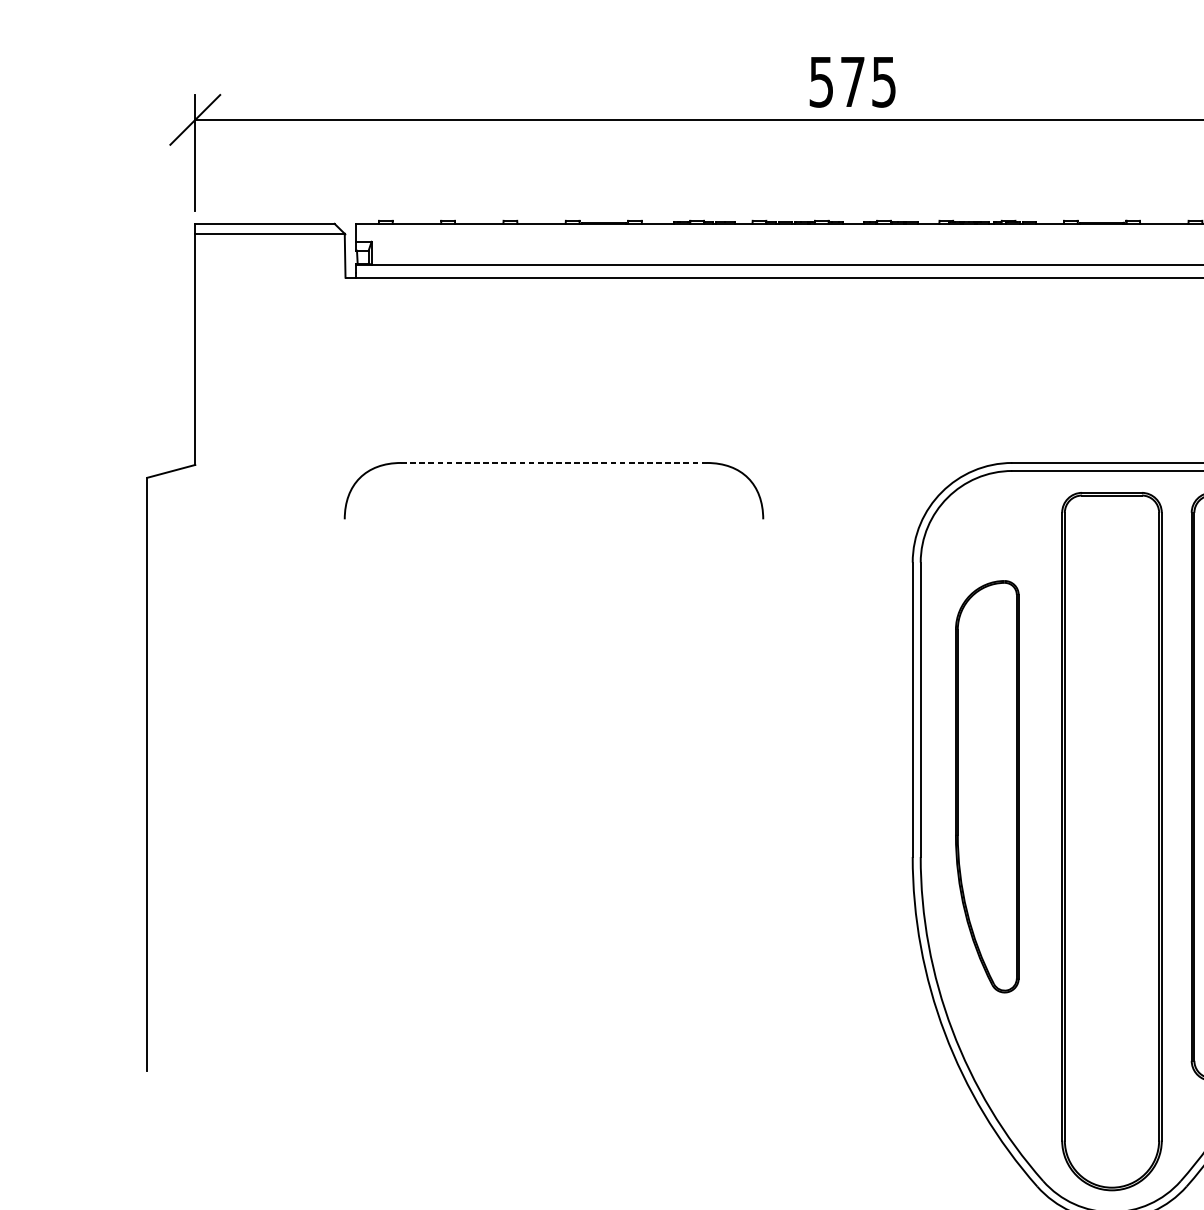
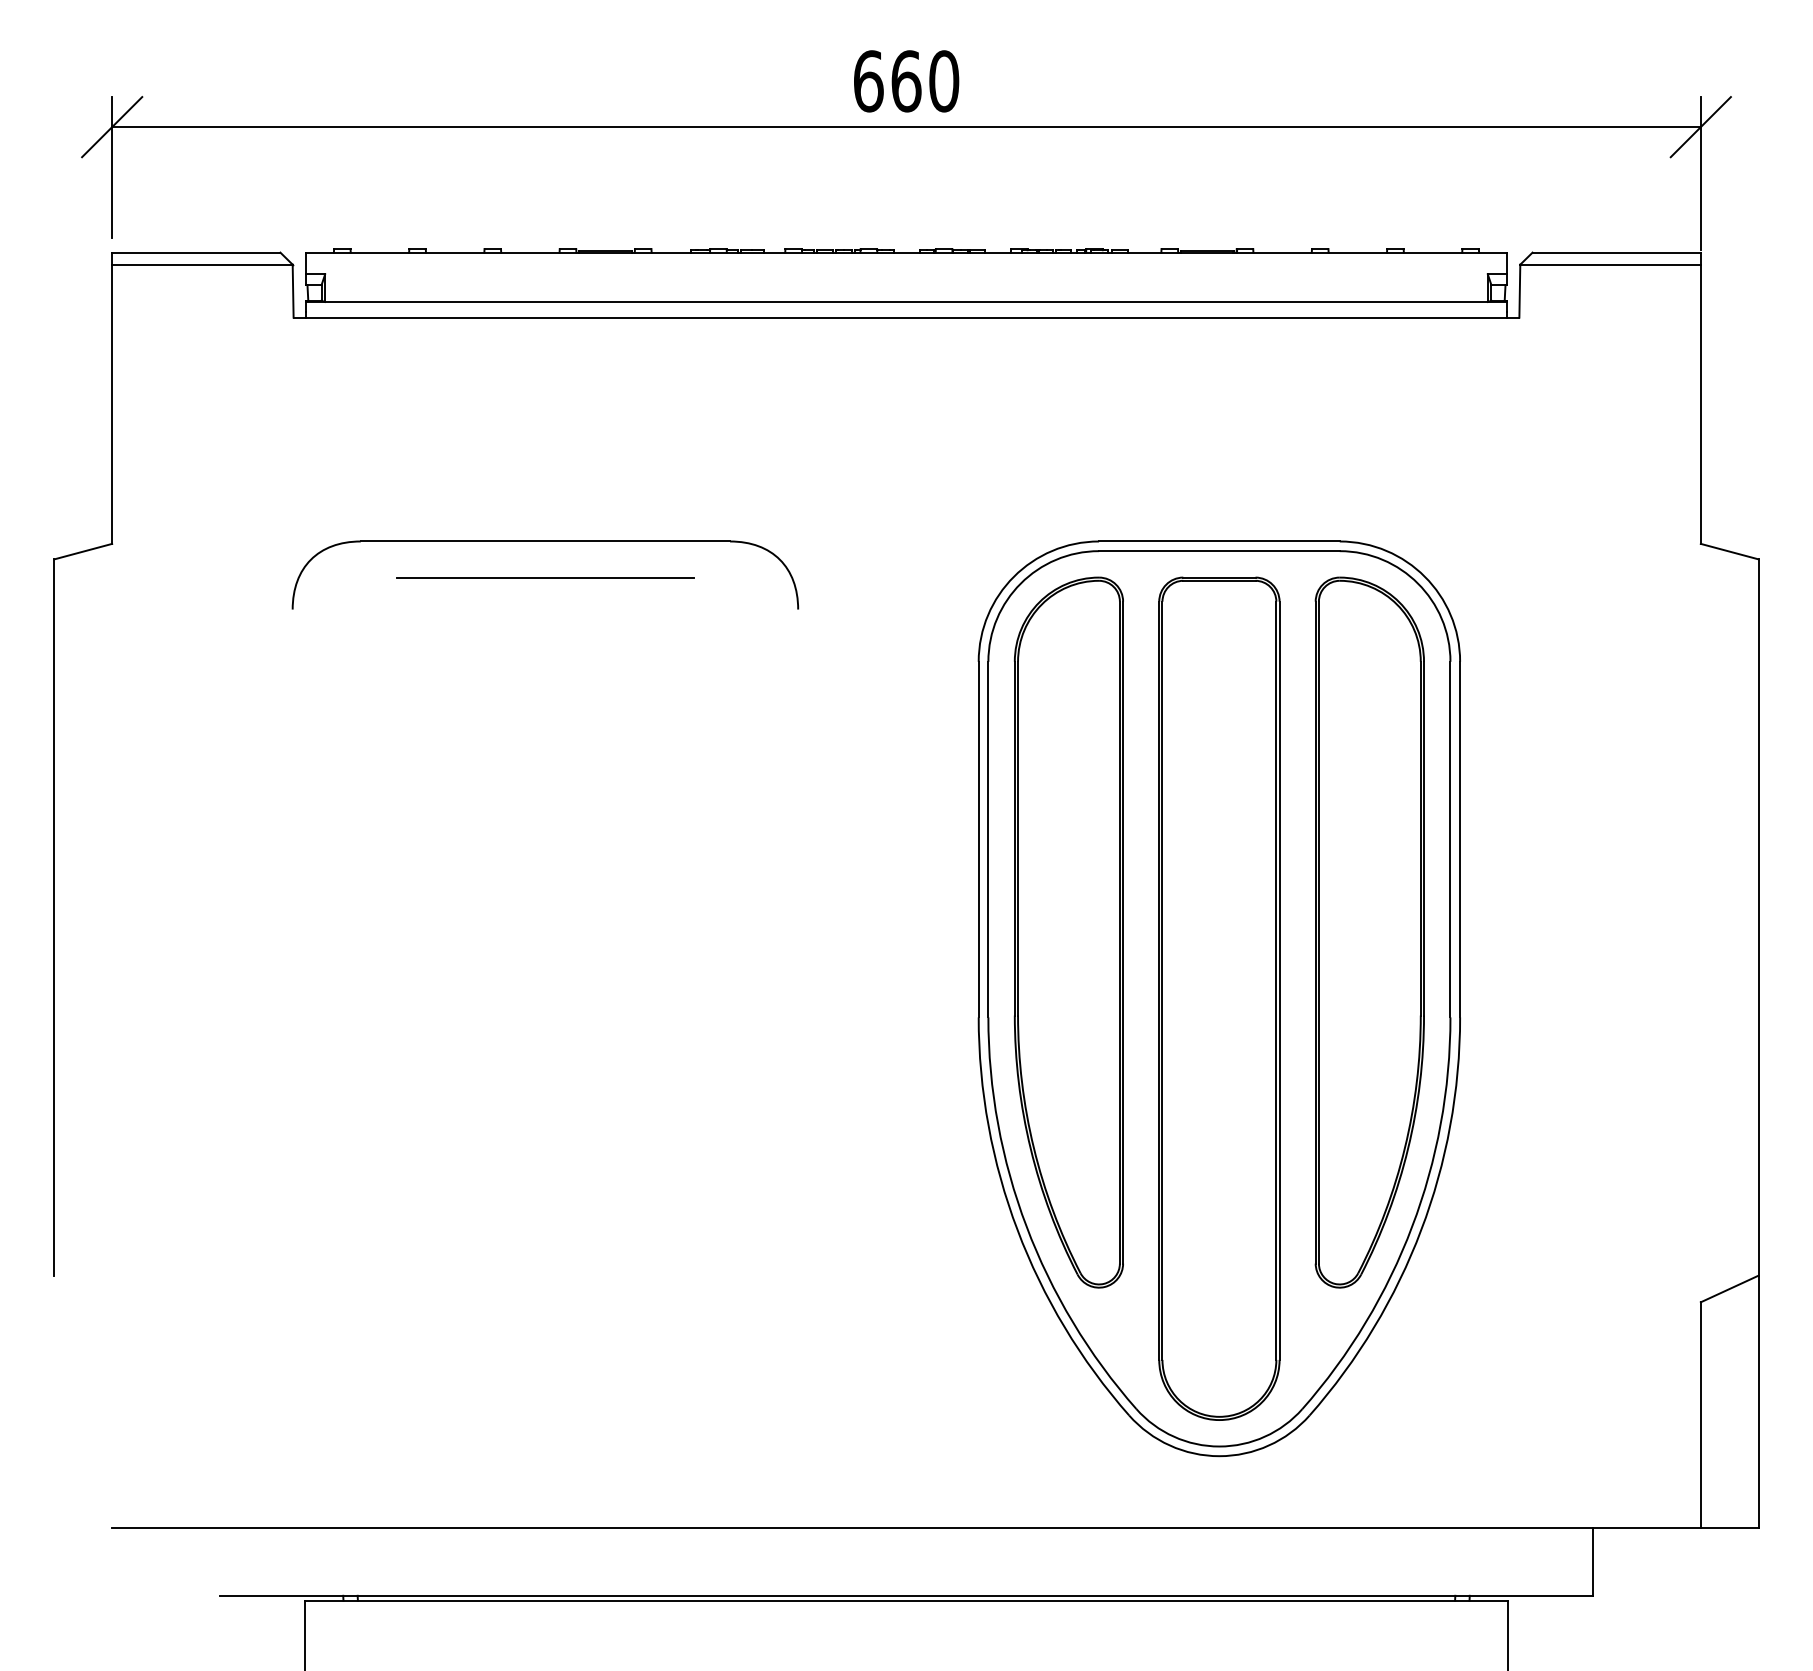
text: (852, 82) -> (906, 81), 575 -> 660
line: (554, 462) -> (545, 541), dashed -> solid
line: (553, 492) -> (544, 577), added
part: (987, 786) -> (1068, 932), size x1.43

